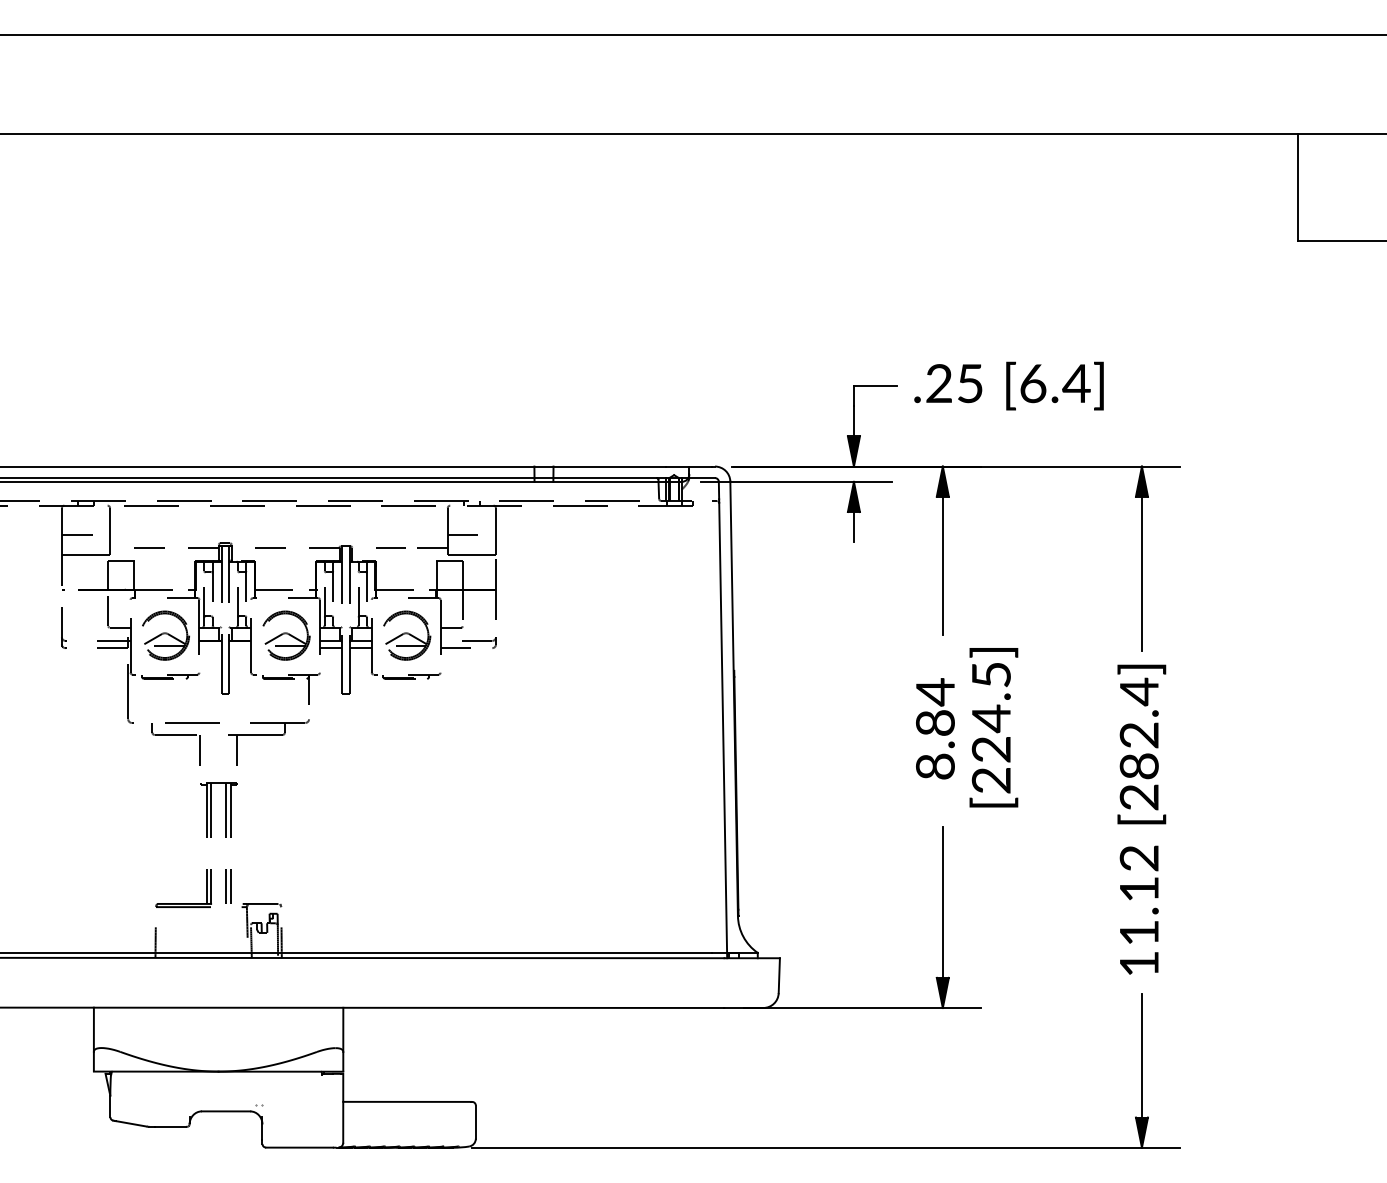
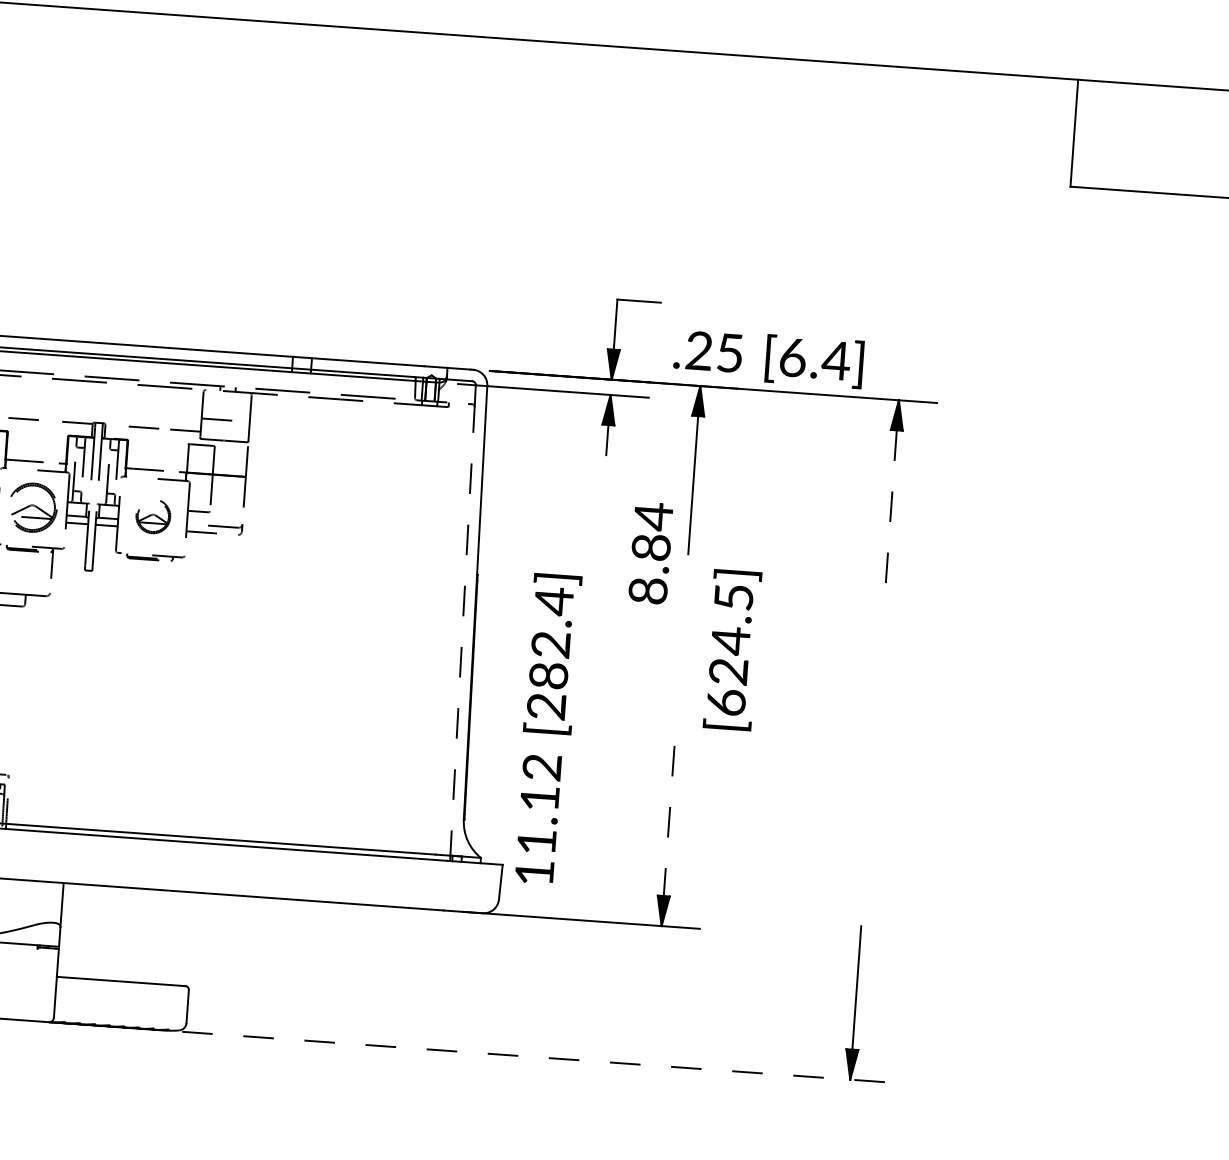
text: (1008, 385) -> (768, 357), moved
line: (1141, 574) -> (890, 507), solid -> dashed
part: (407, 635) -> (154, 516), size x0.7
text: (935, 728) -> (650, 552), moved
line: (723, 730) -> (462, 633), solid -> dashed
text: (990, 780) -> (725, 702), [224.5] -> [624.5]
text: (1141, 819) -> (547, 728), moved
line: (942, 903) -> (668, 821), solid -> dashed
line: (826, 1147) -> (535, 1056), solid -> dashed

